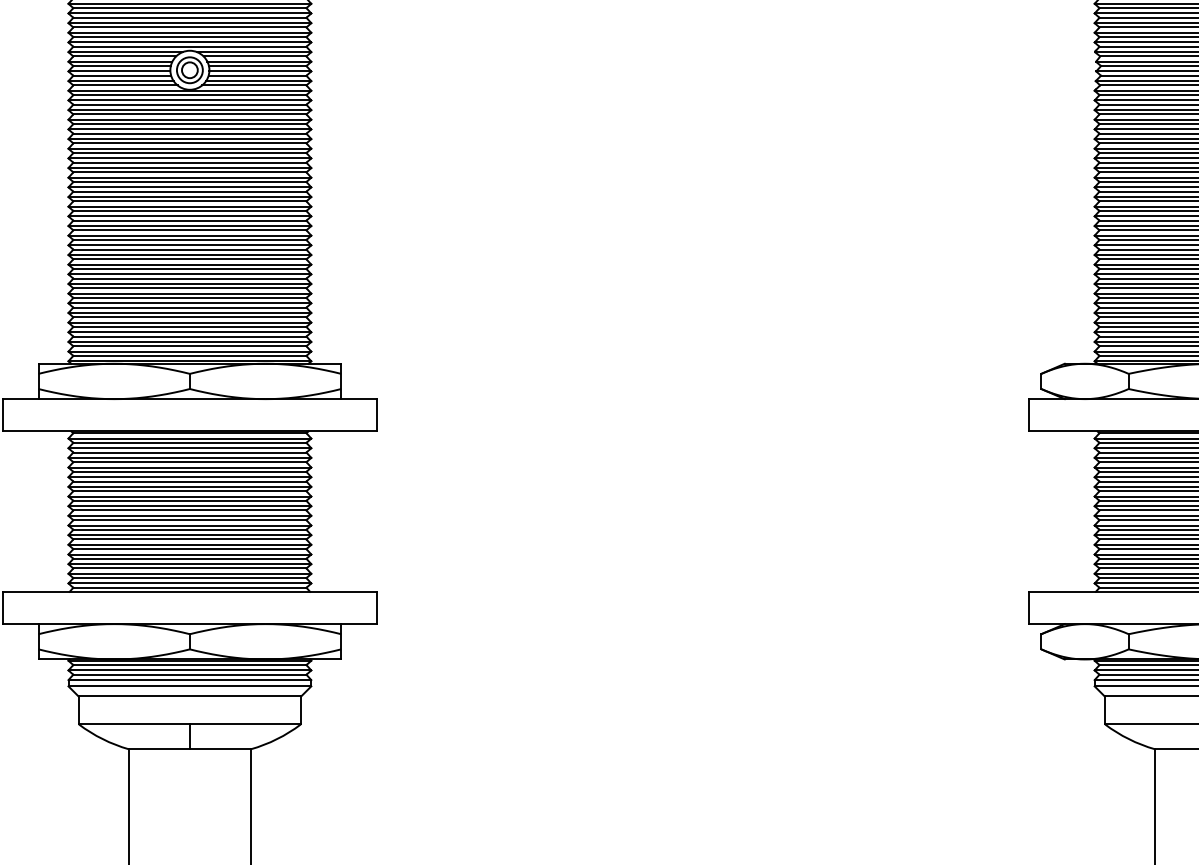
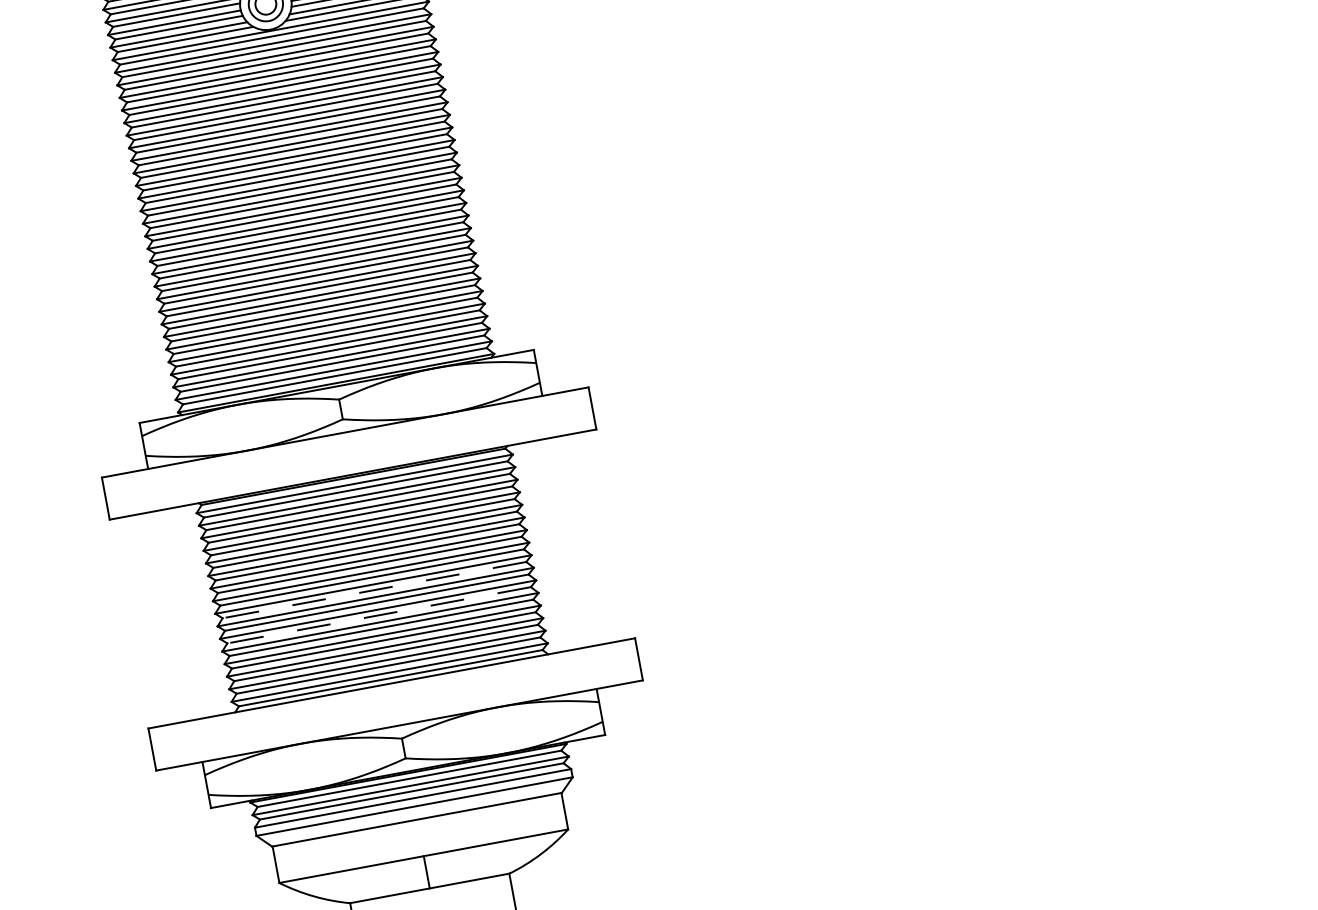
line: (189, 520) -> (374, 590), solid -> dashed
line: (189, 539) -> (378, 615), solid -> dashed

